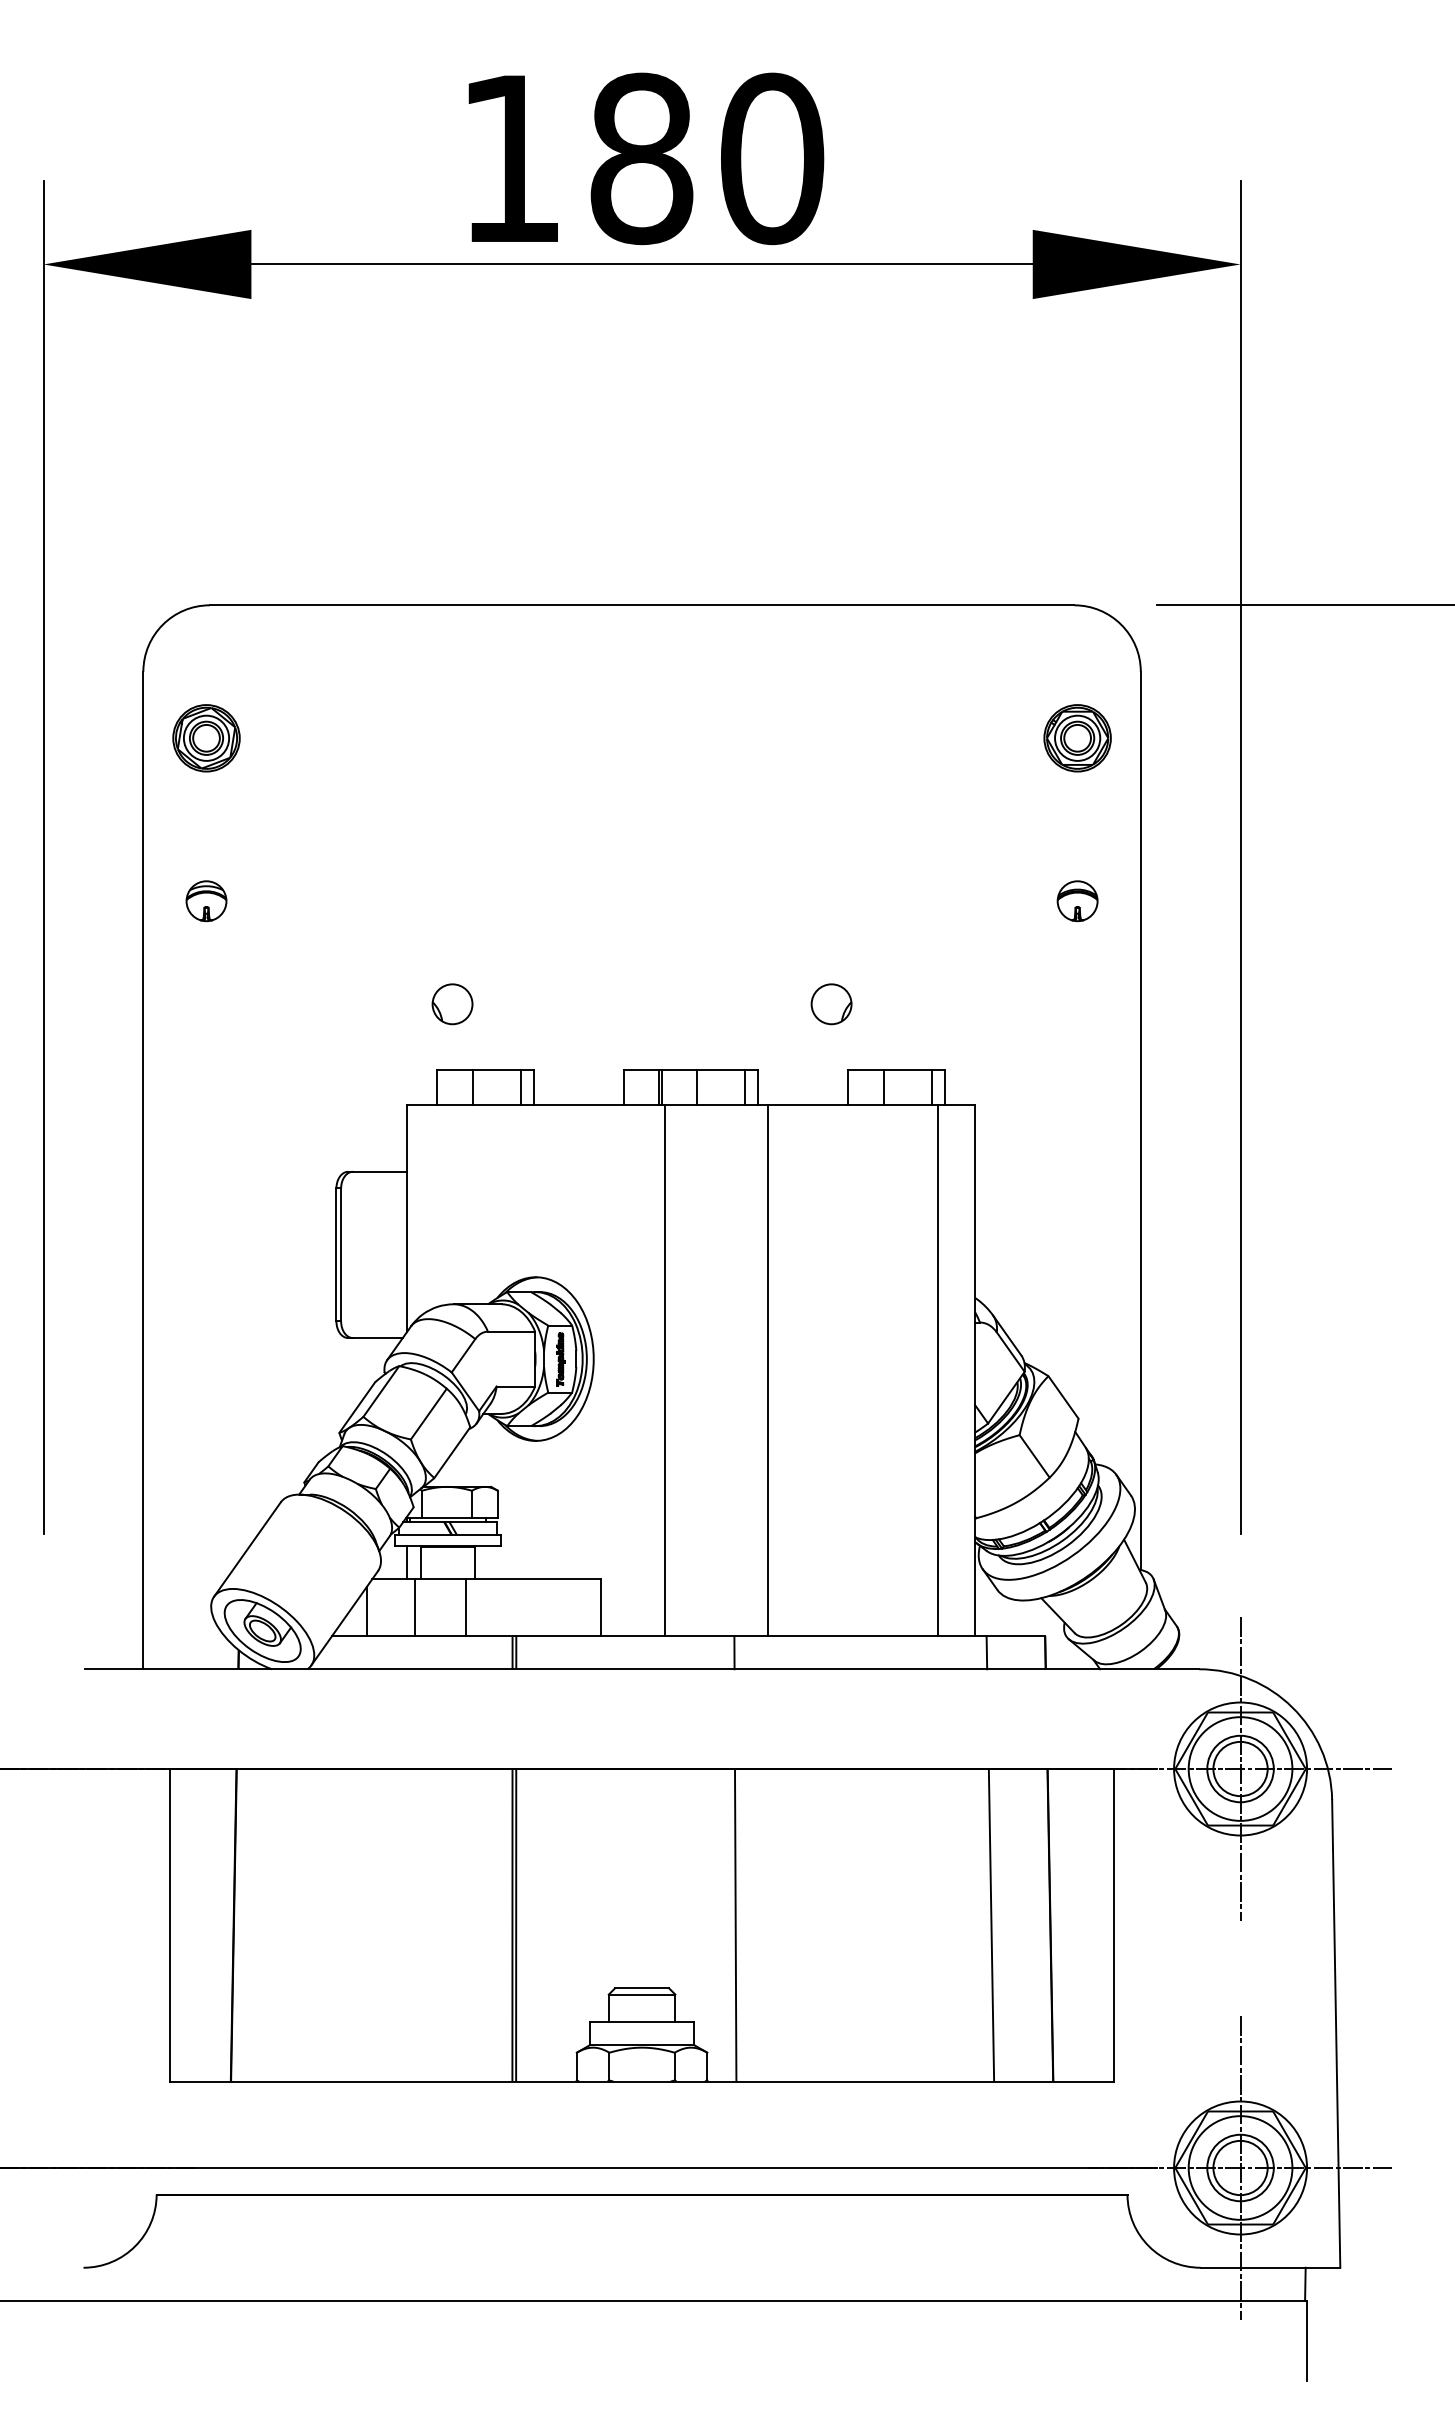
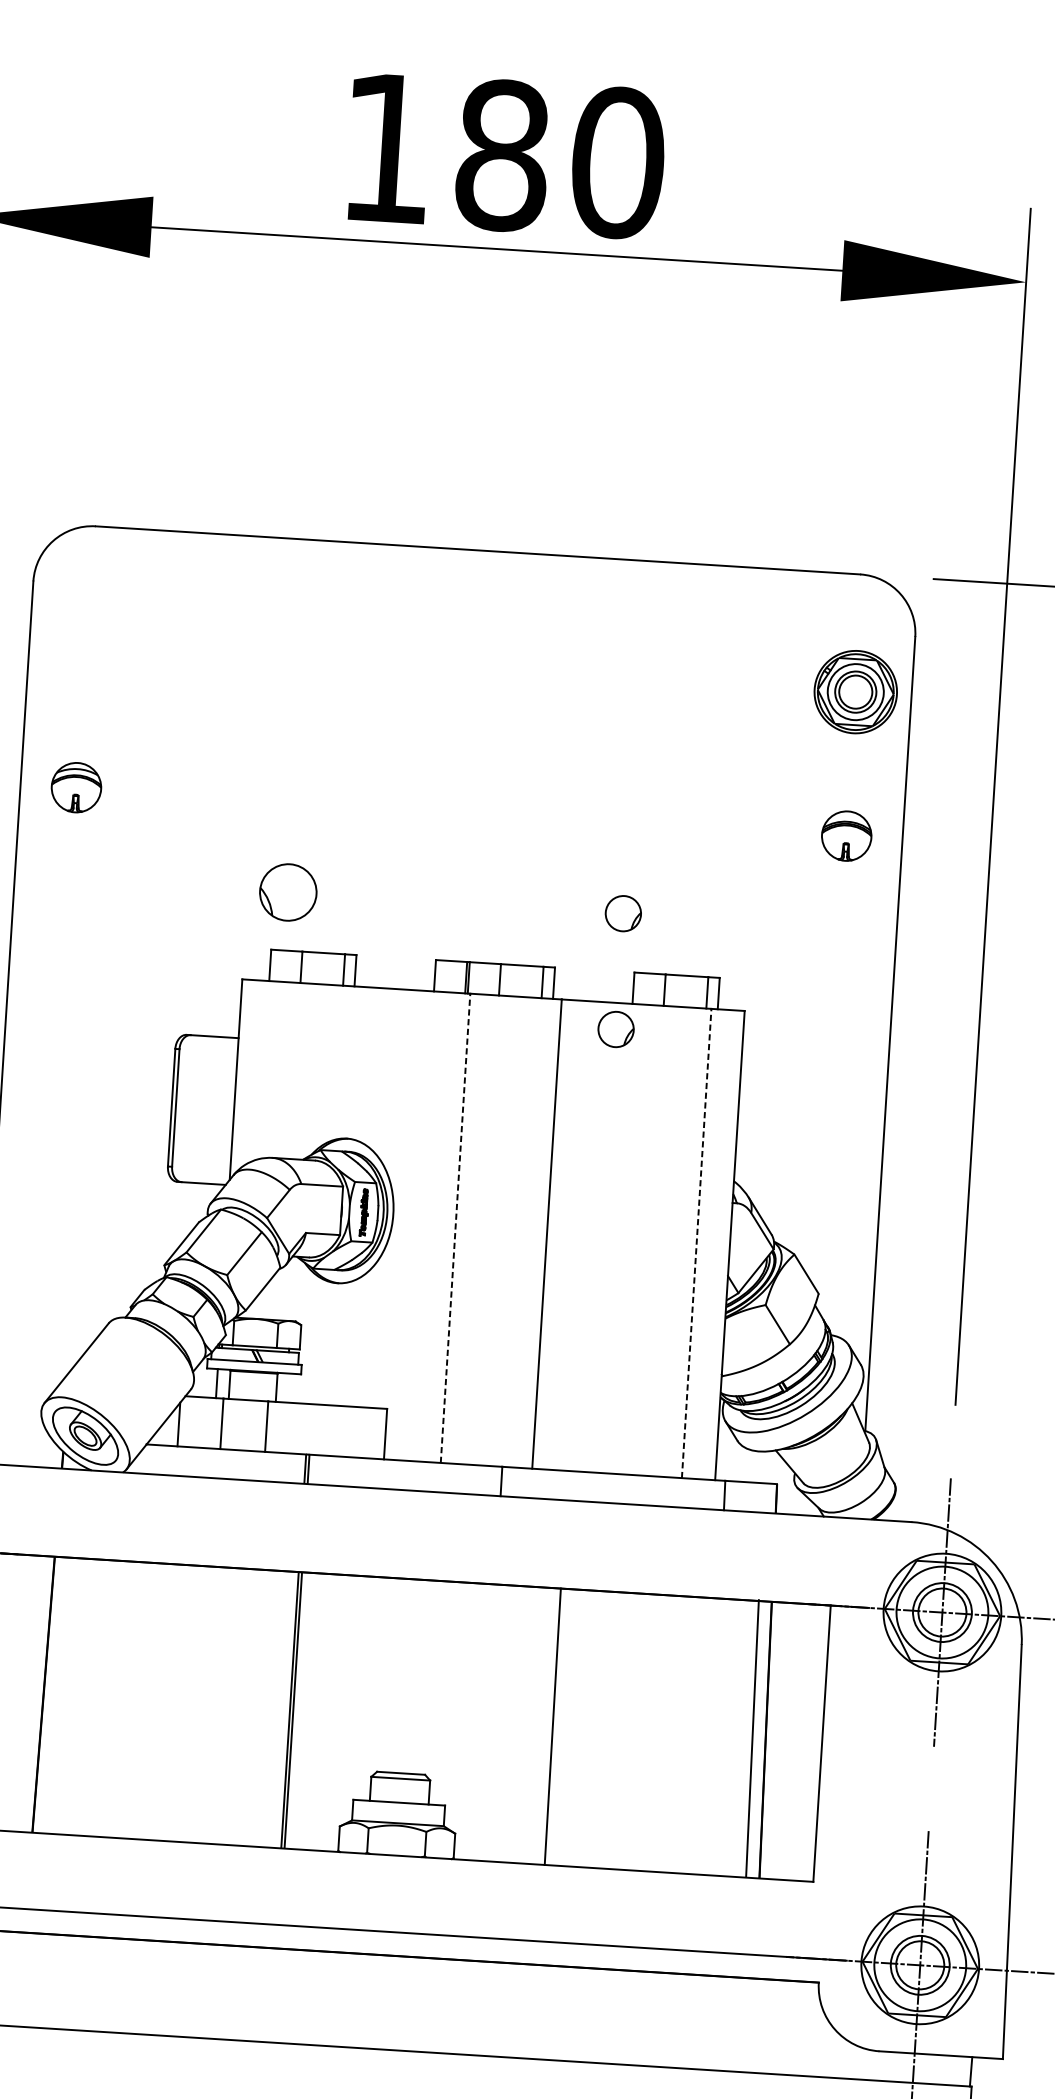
part: (206, 738) -> (85, 643), removed
part: (1077, 738) -> (855, 692), size x1.4
part: (206, 901) -> (76, 788), size x1.4
part: (1077, 901) -> (846, 836), size x1.4
part: (452, 1004) -> (288, 892), size x1.6
part: (831, 1135) -> (616, 1029), added
line: (664, 1370) -> (455, 1228), solid -> dashed
line: (937, 1370) -> (696, 1243), solid -> dashed
line: (735, 1925) -> (552, 1726), moved
line: (991, 1925) -> (752, 1738), moved

